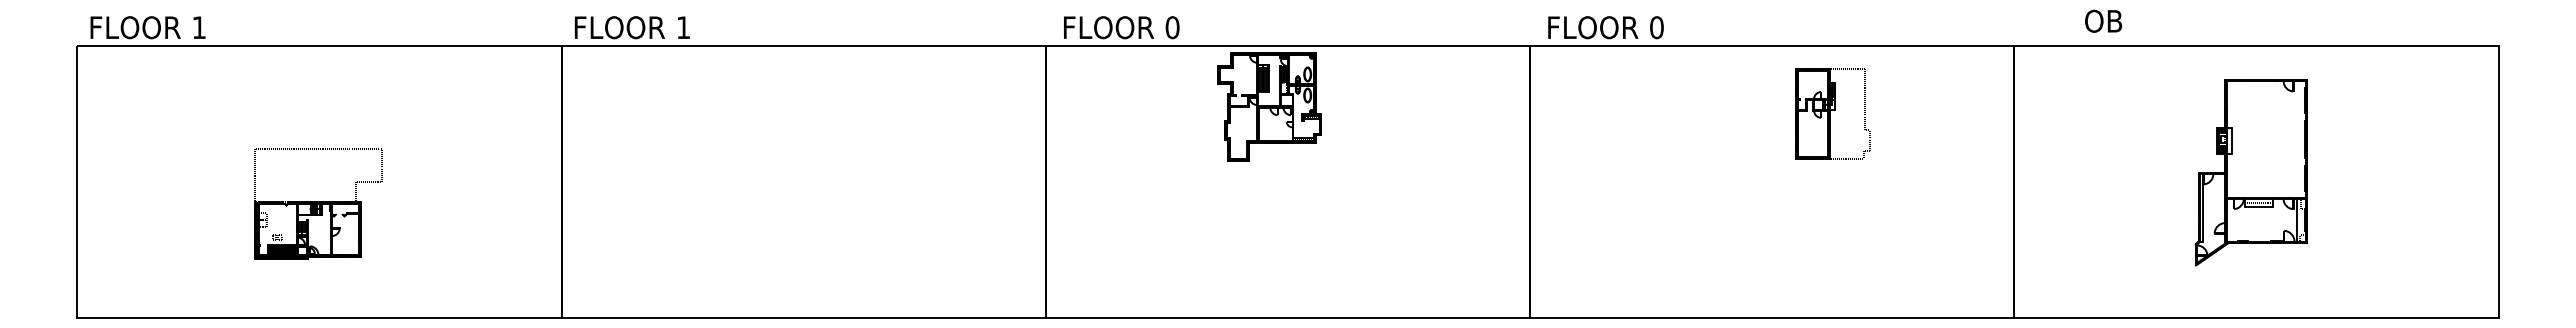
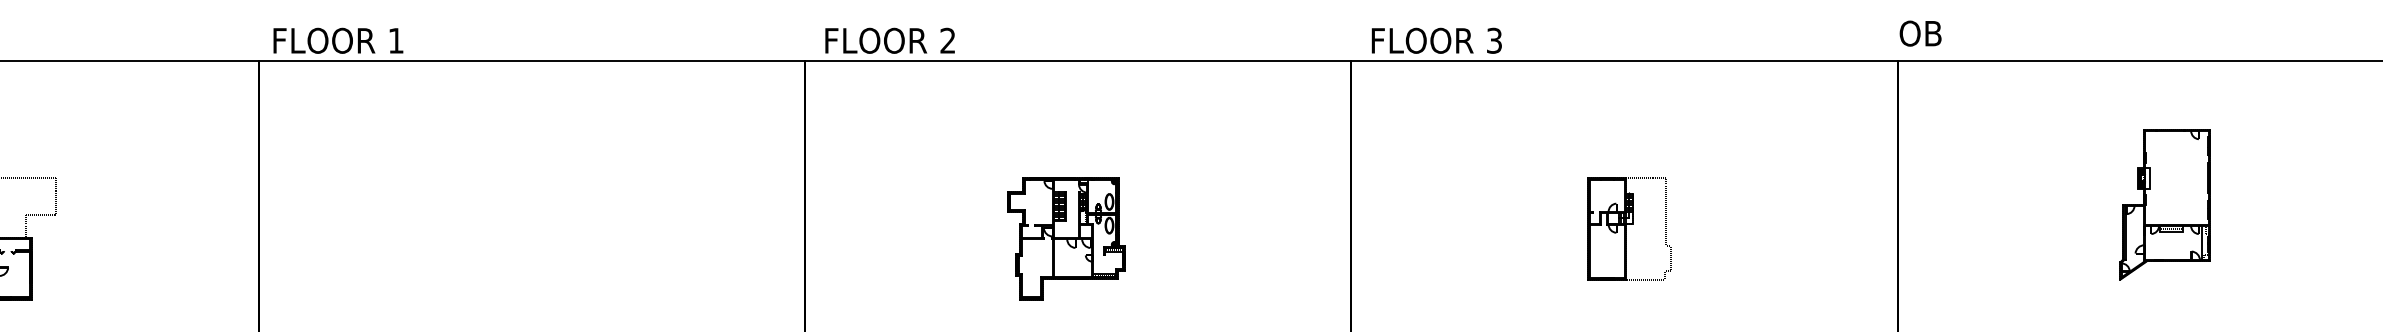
text: (2103, 20) -> (1920, 32), moved
text: (1172, 27) -> (947, 40), 0 -> 2
text: (1656, 27) -> (1494, 40), 0 -> 3
part: (1269, 106) -> (1066, 238), moved
part: (1832, 113) -> (1629, 227), moved
part: (2250, 173) -> (2164, 205), size x0.71

